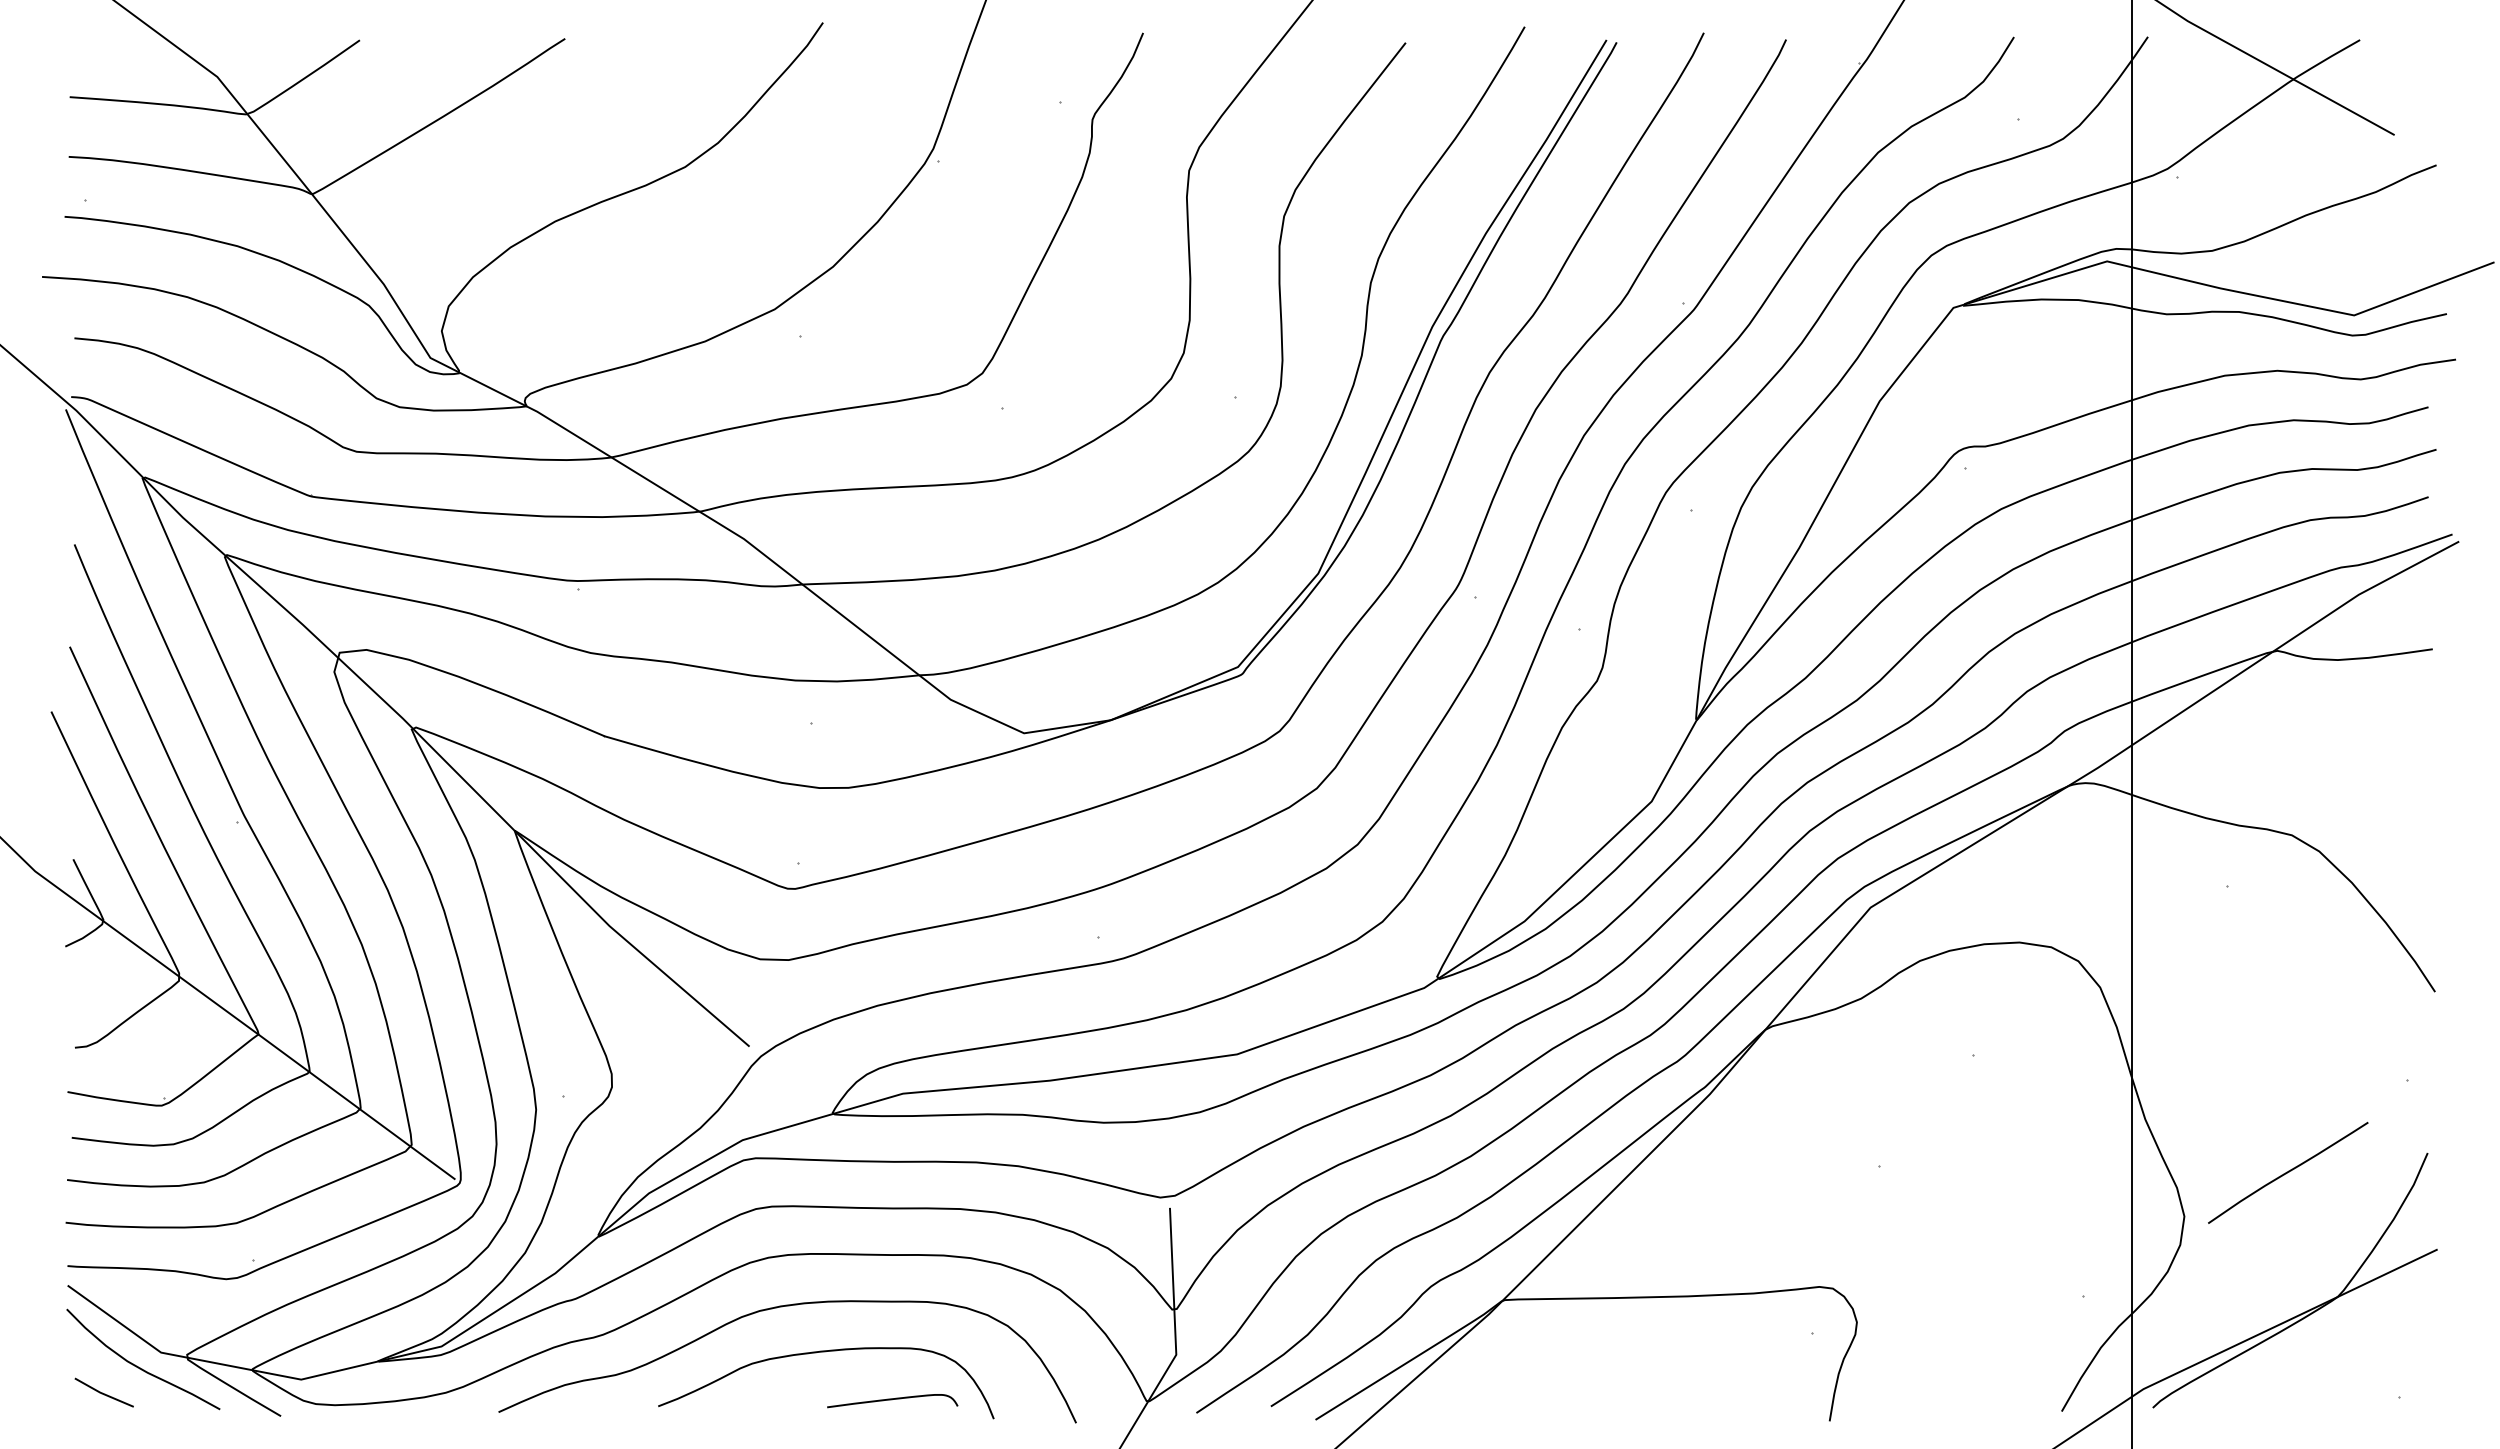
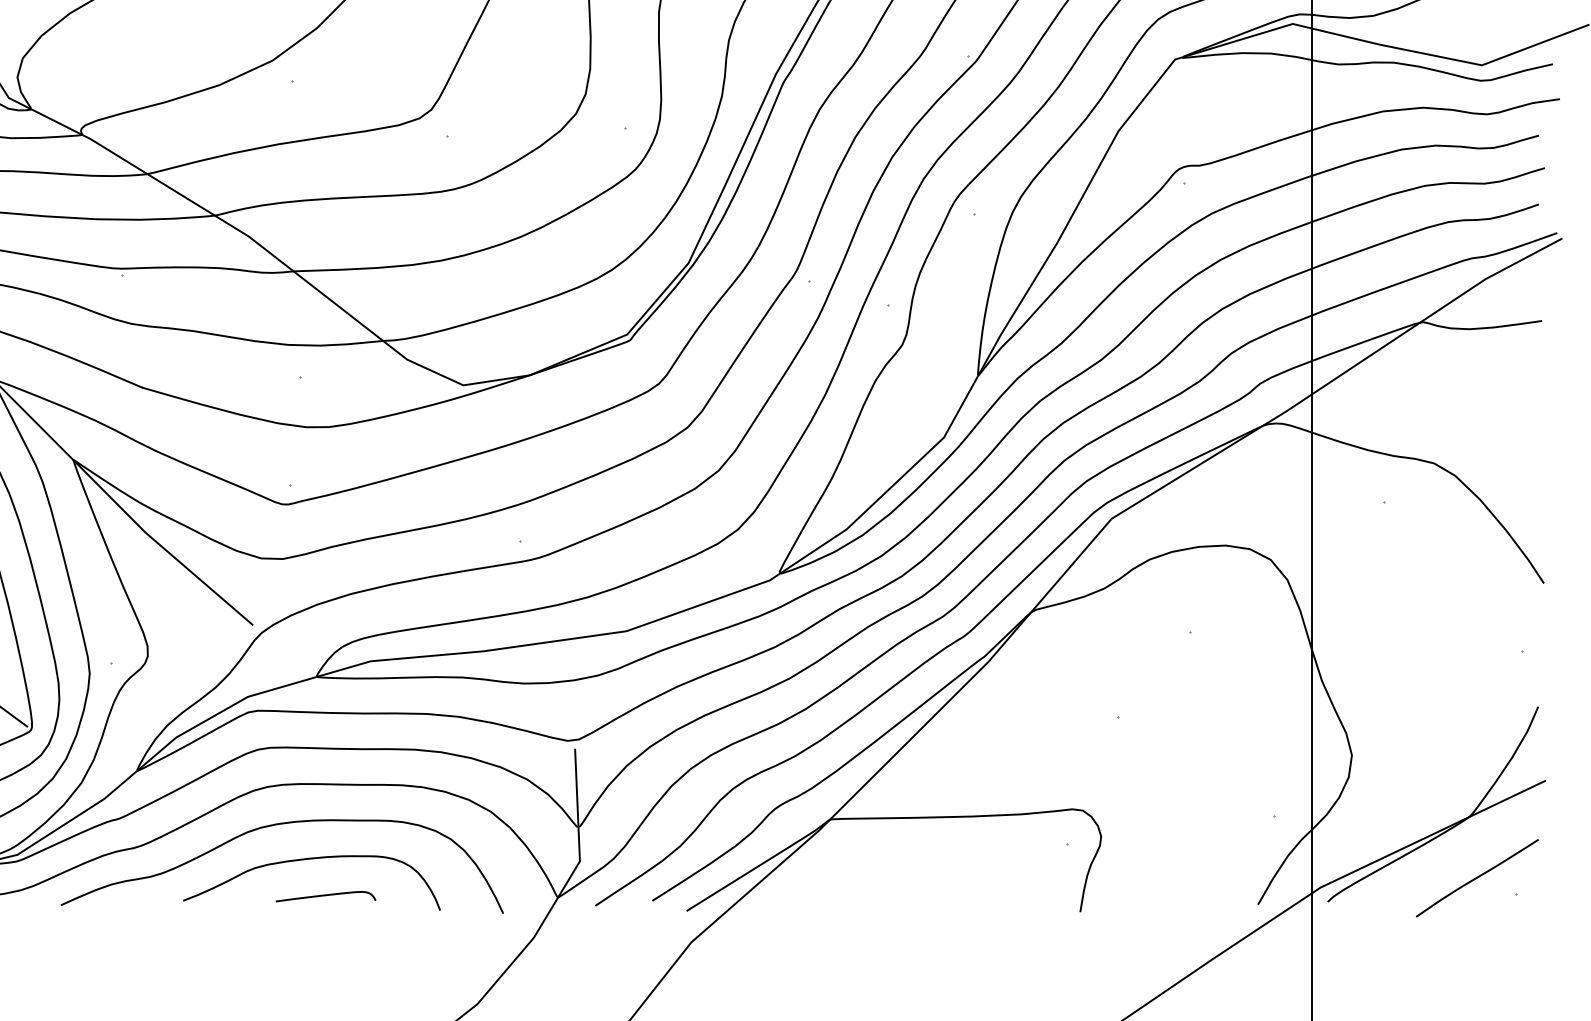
curve: (2288, 1172) -> (1477, 877), moved
curve: (892, 1400) -> (325, 896), moved

